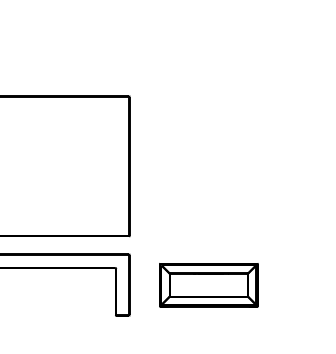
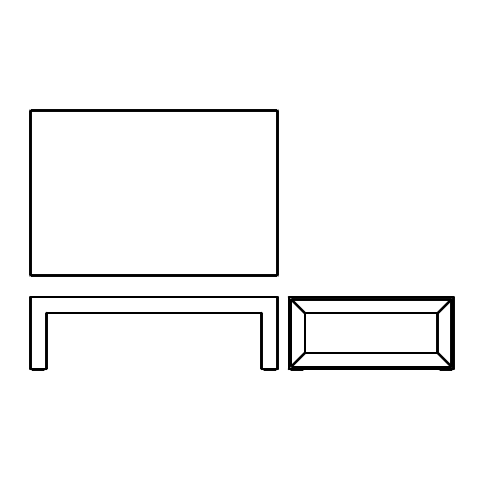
part: (209, 285) -> (371, 333), size x1.43

